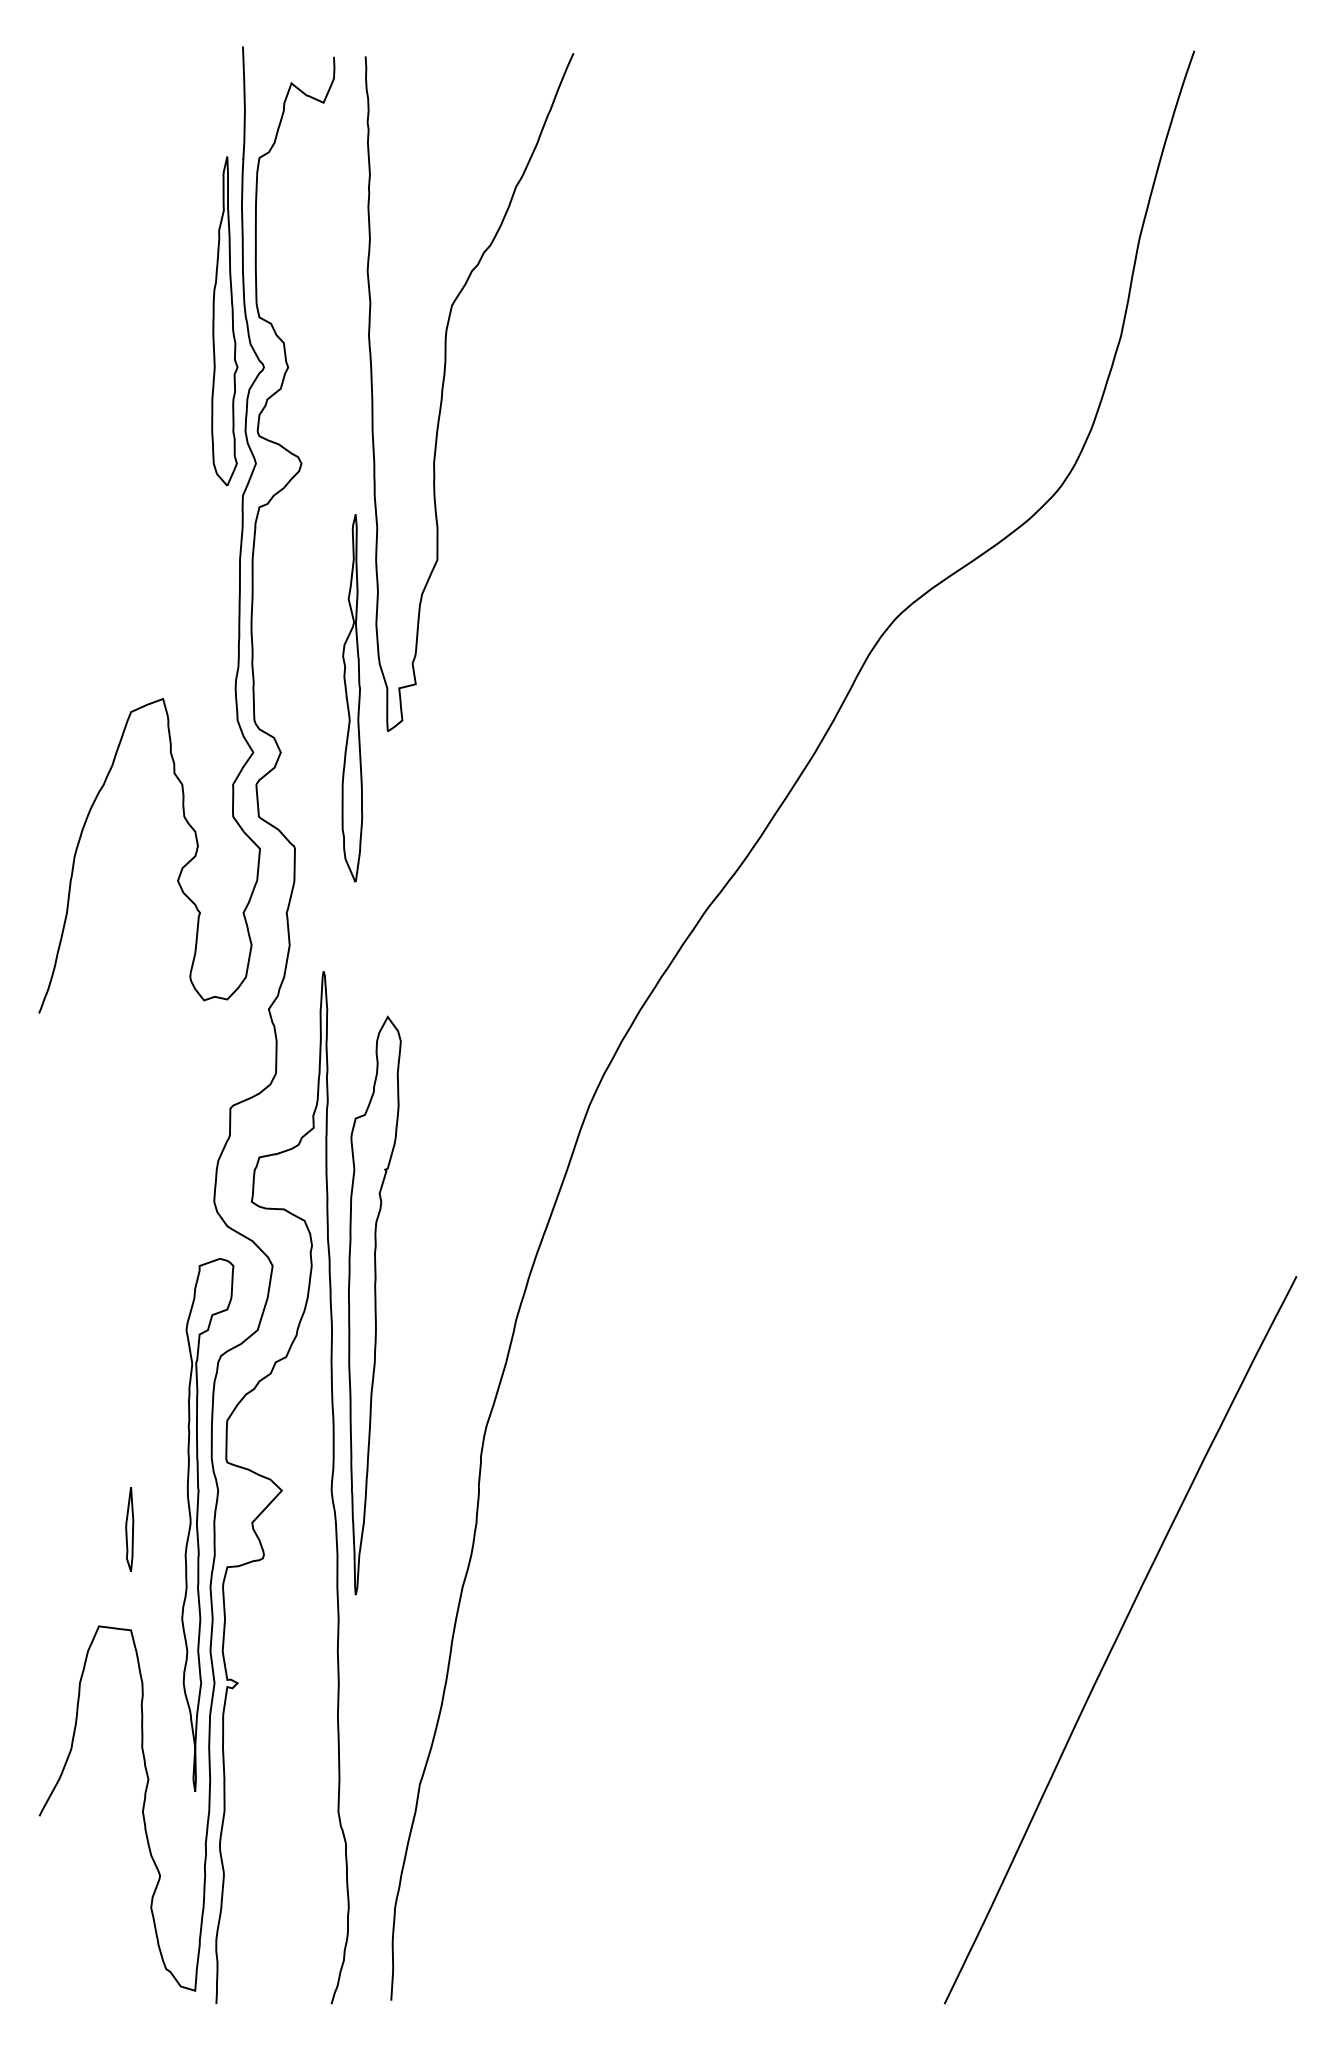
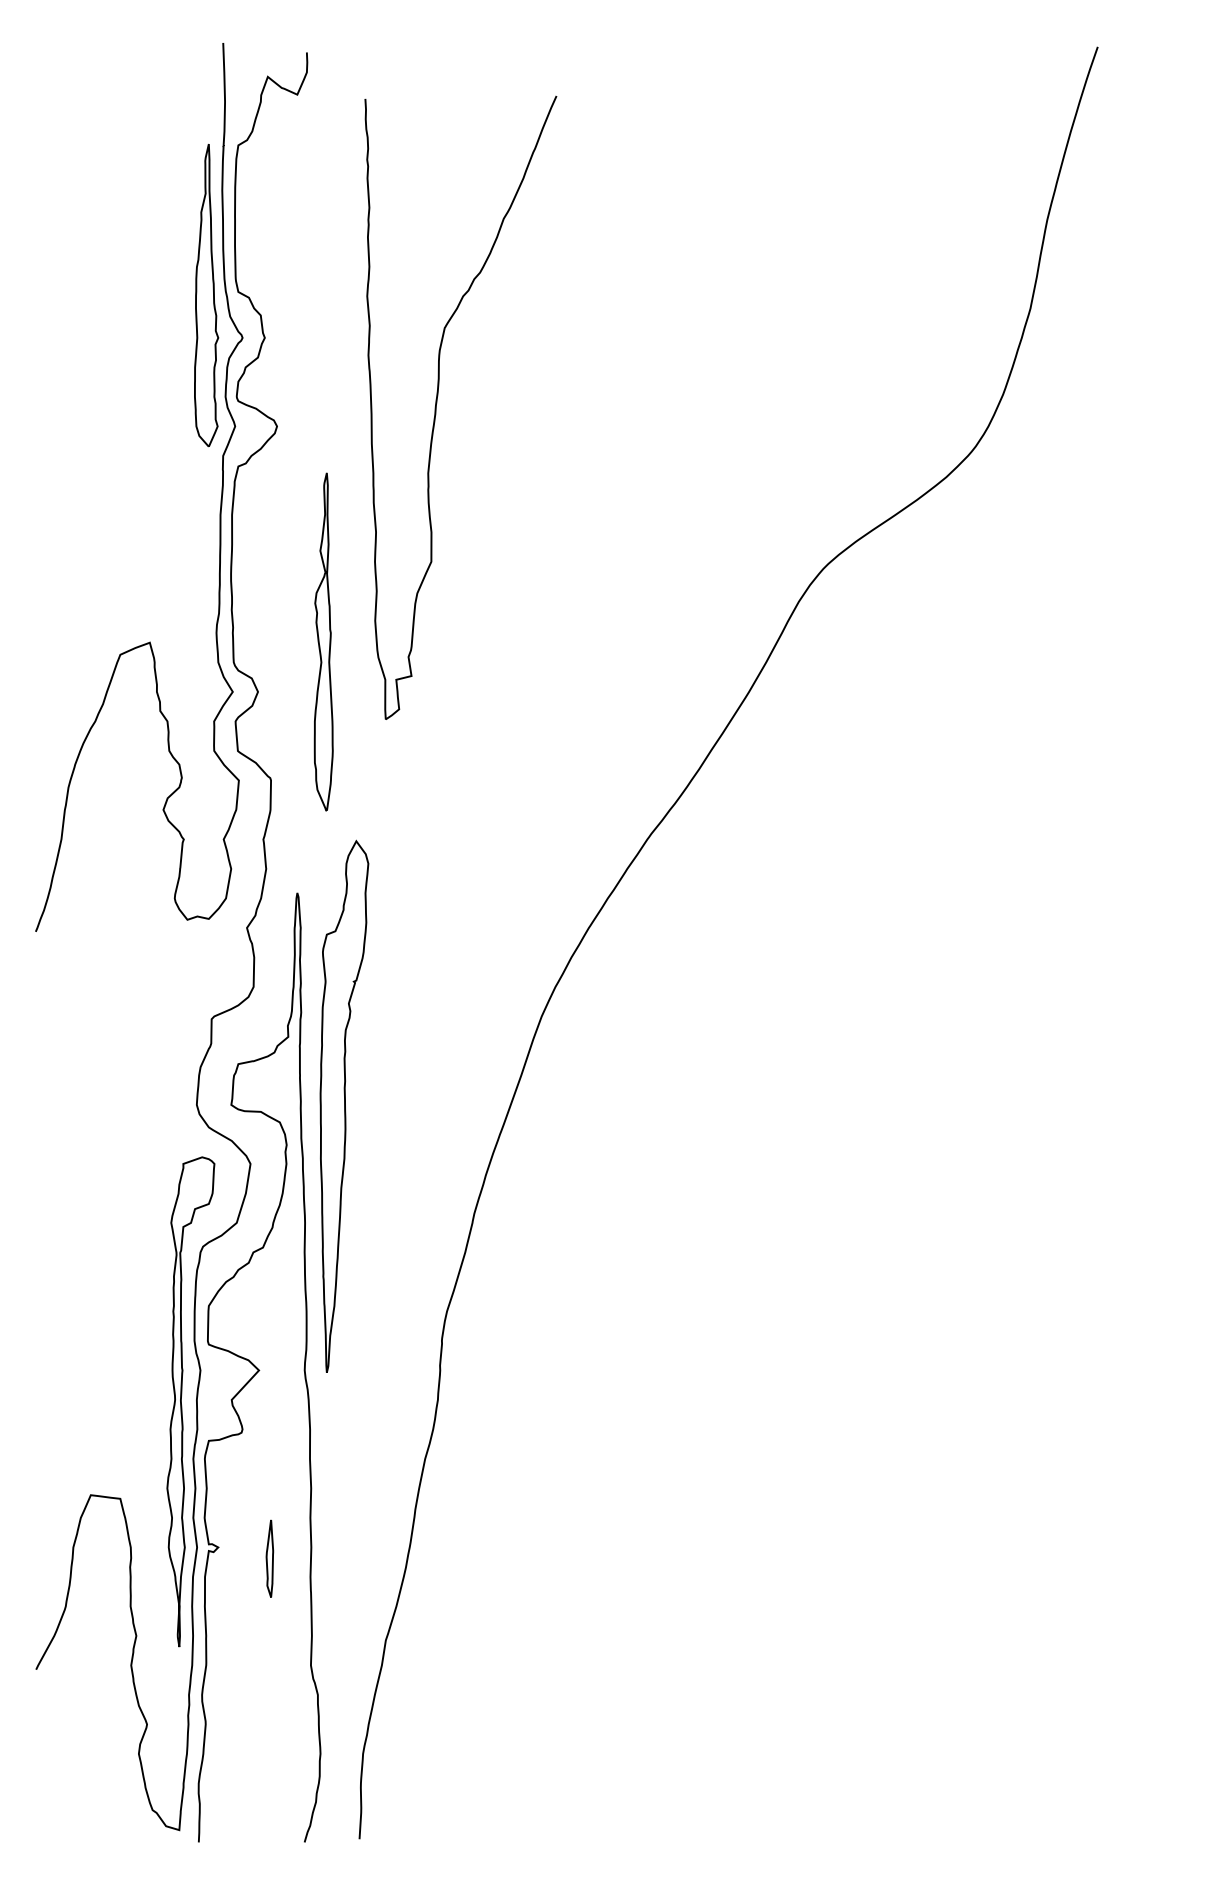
curve: (443, 392) -> (436, 407), moved
part: (374, 1305) -> (344, 1106), moved
part: (129, 1529) -> (269, 1558), moved
curve: (1117, 1639) -> (1027, 1507), removed

